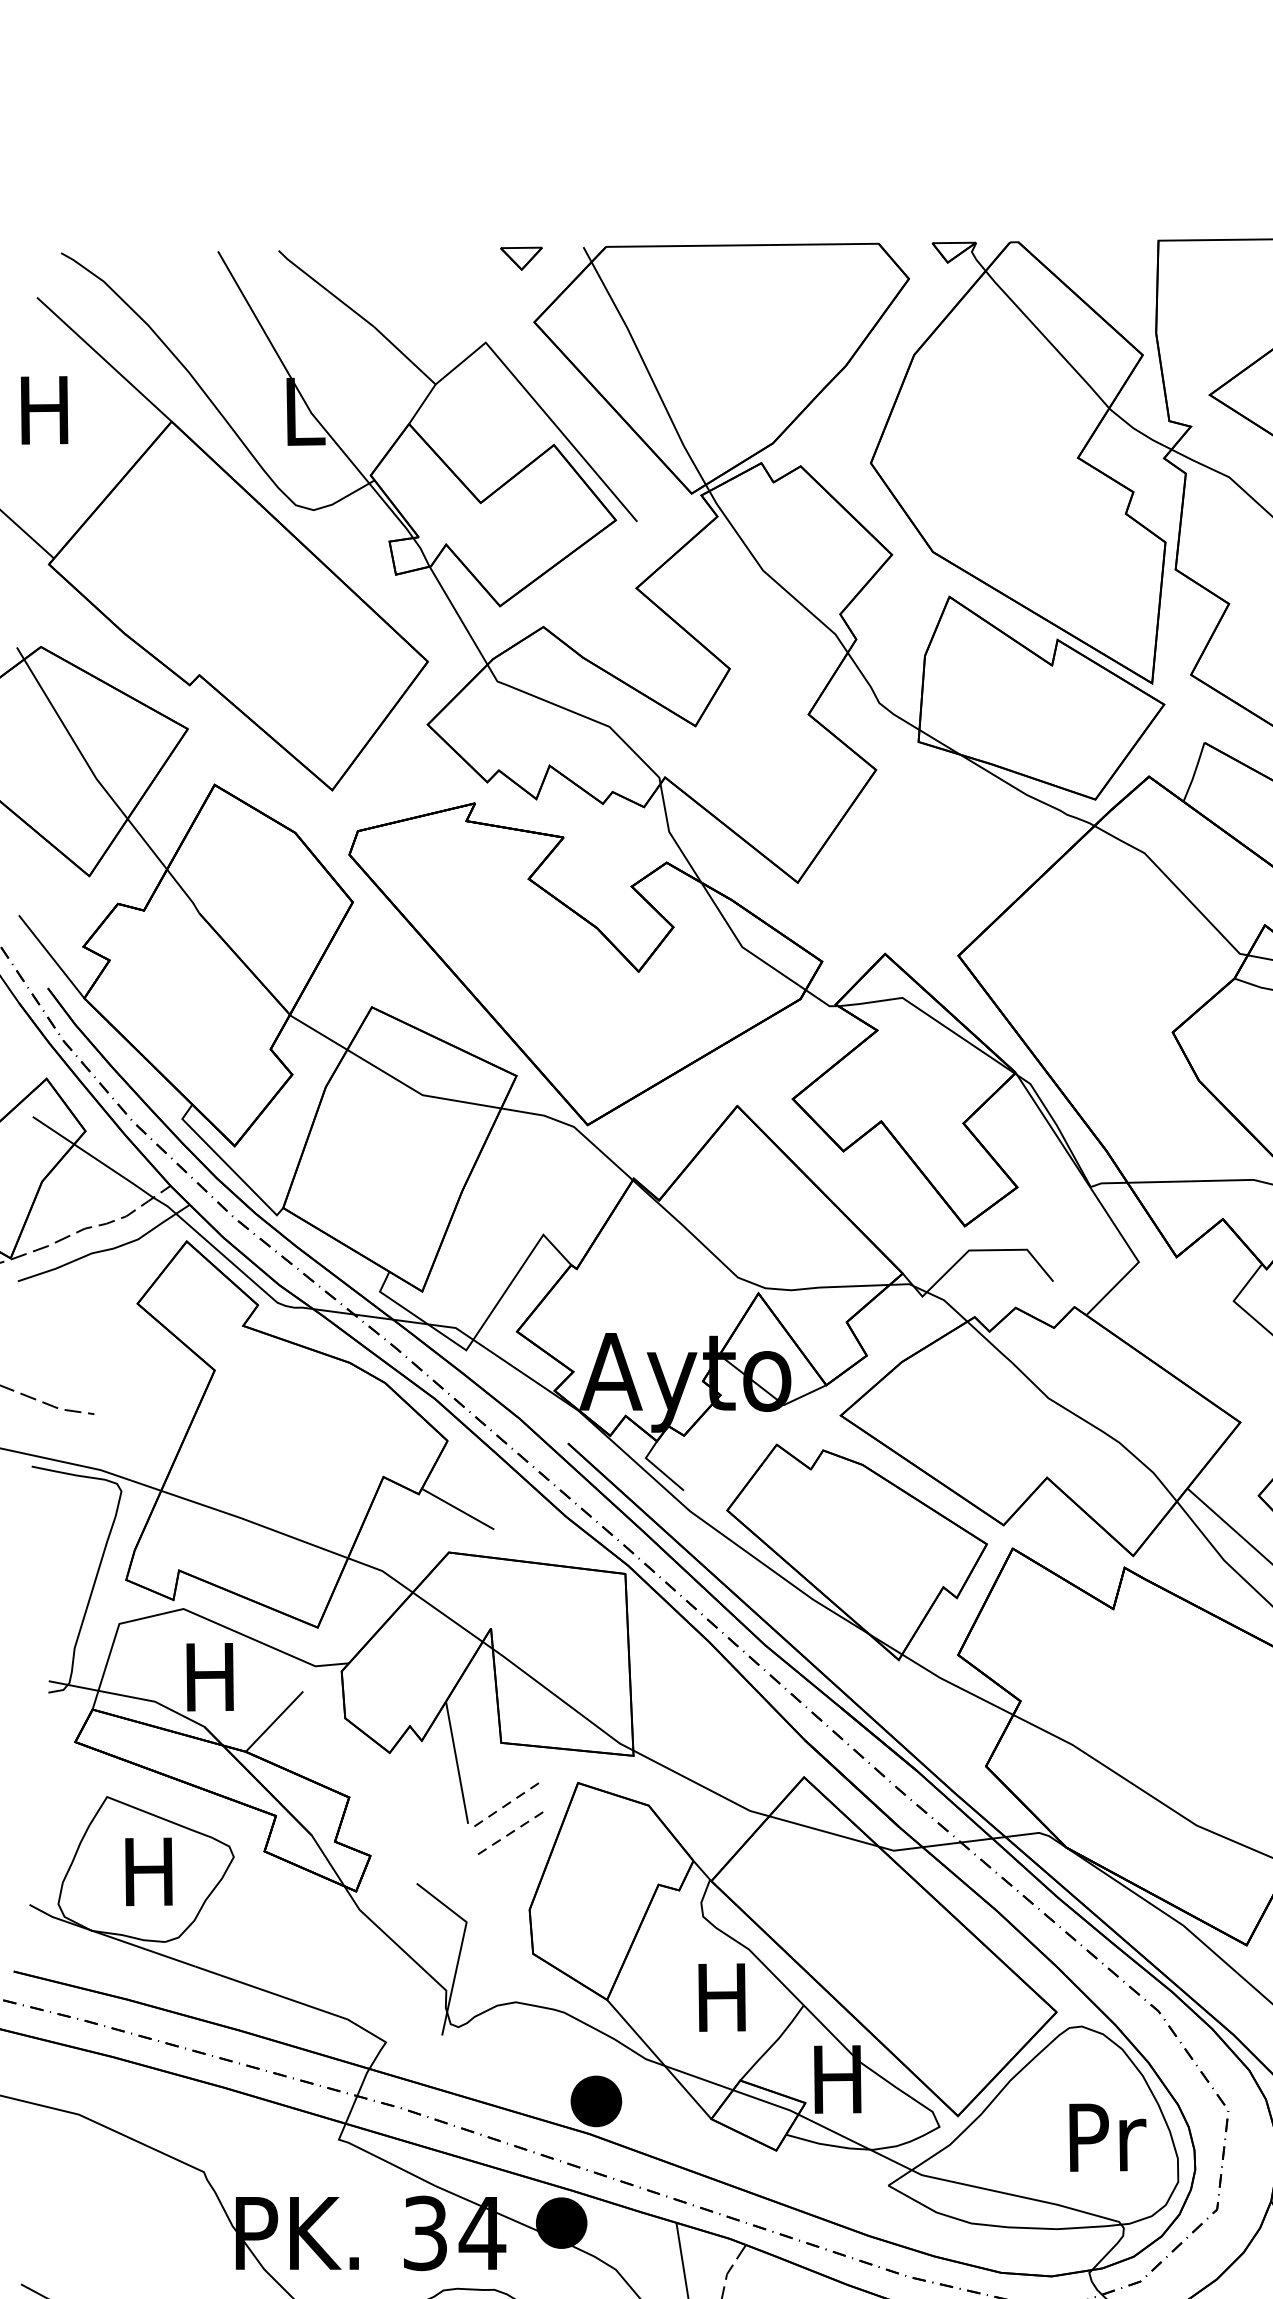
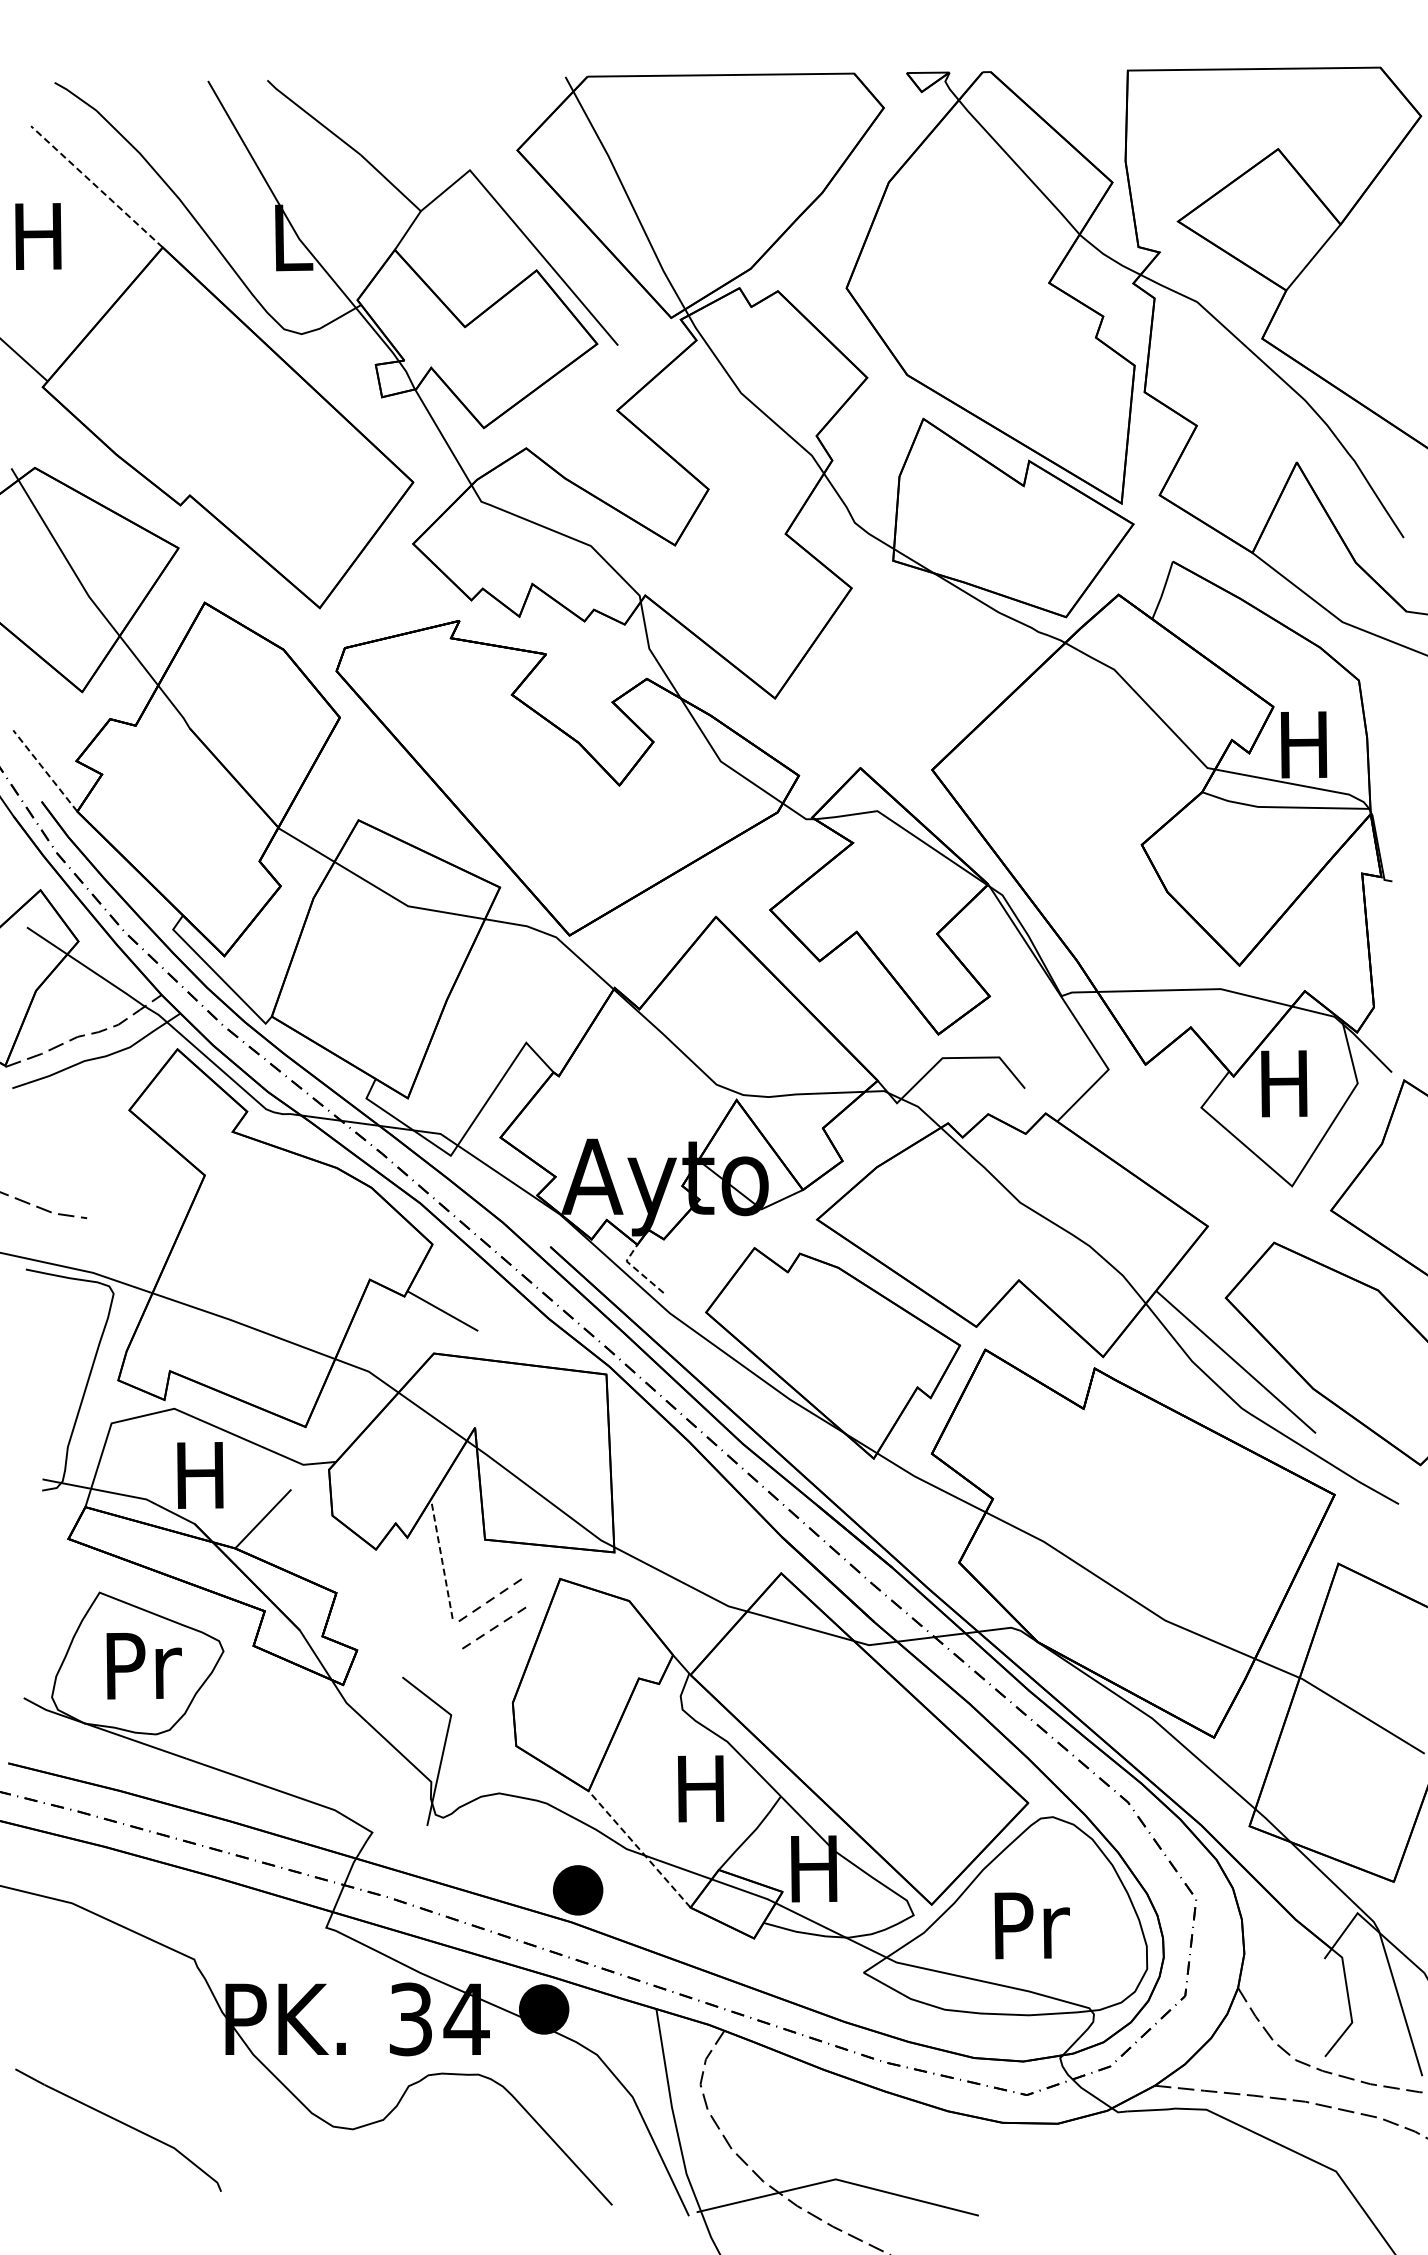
part: (521, 259) -> (504, 88), removed
line: (103, 359) -> (96, 186), solid -> dashed
line: (51, 956) -> (45, 770), solid -> dashed
line: (657, 1467) -> (637, 1270), solid -> dashed
line: (456, 1763) -> (441, 1559), solid -> dashed
text: (151, 1871) -> (143, 1665), H -> Pr
line: (659, 2059) -> (639, 1849), solid -> dashed
text: (1107, 2137) -> (1031, 1925), moved

